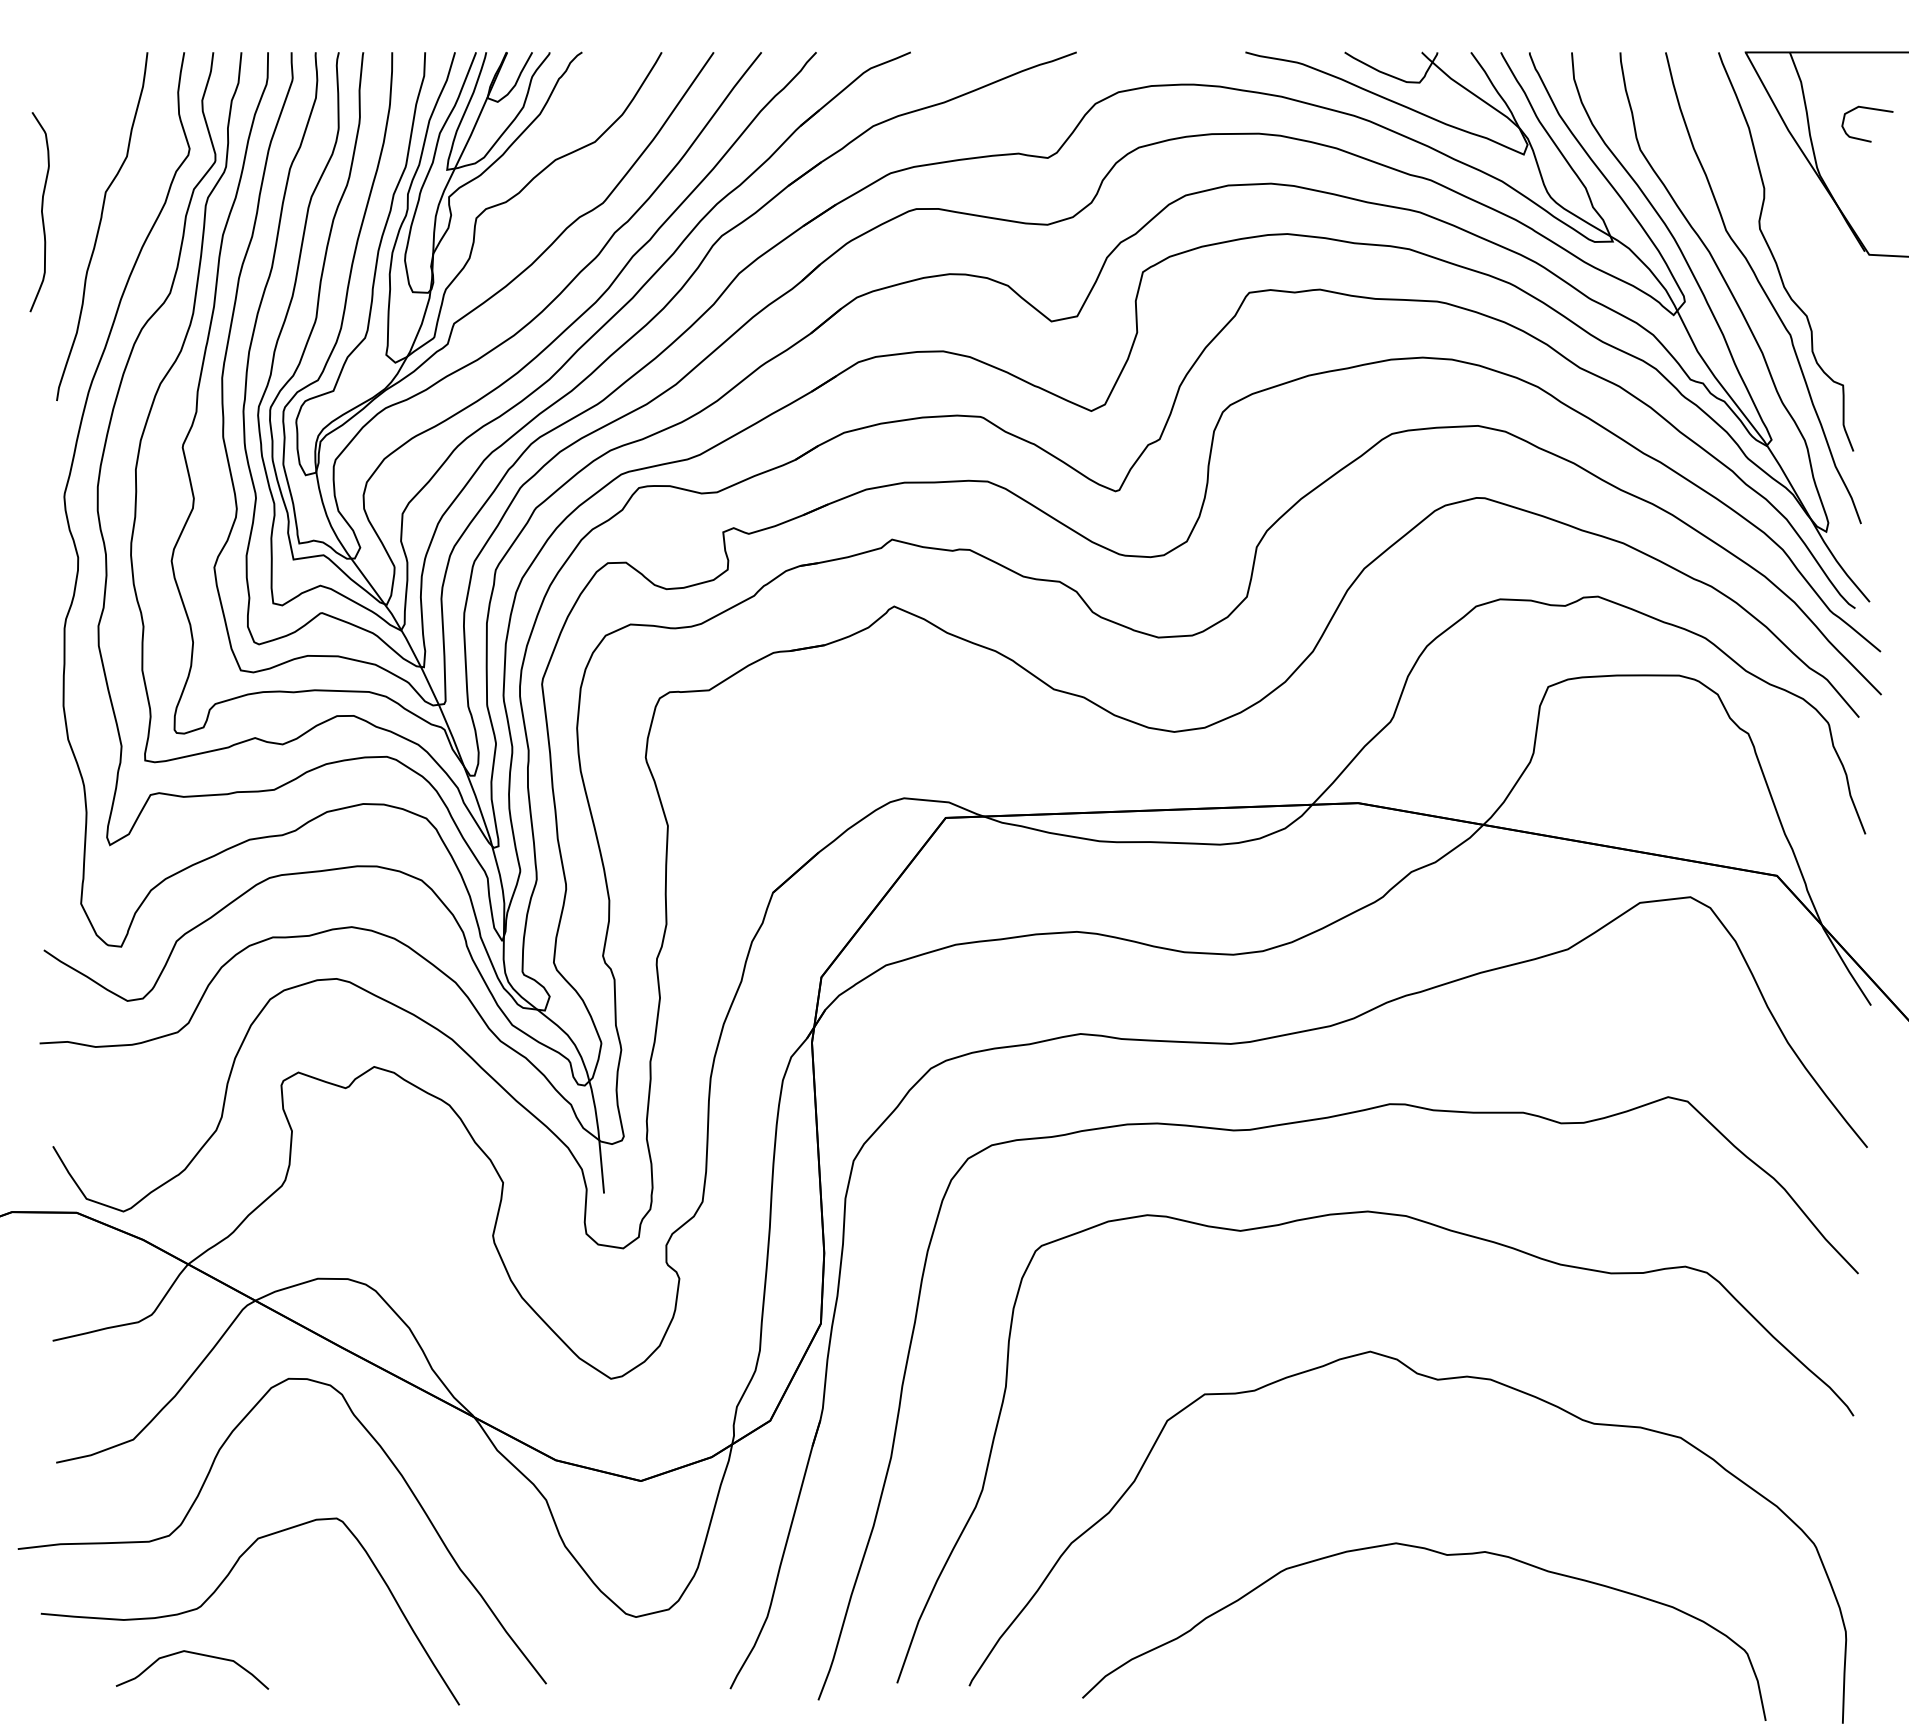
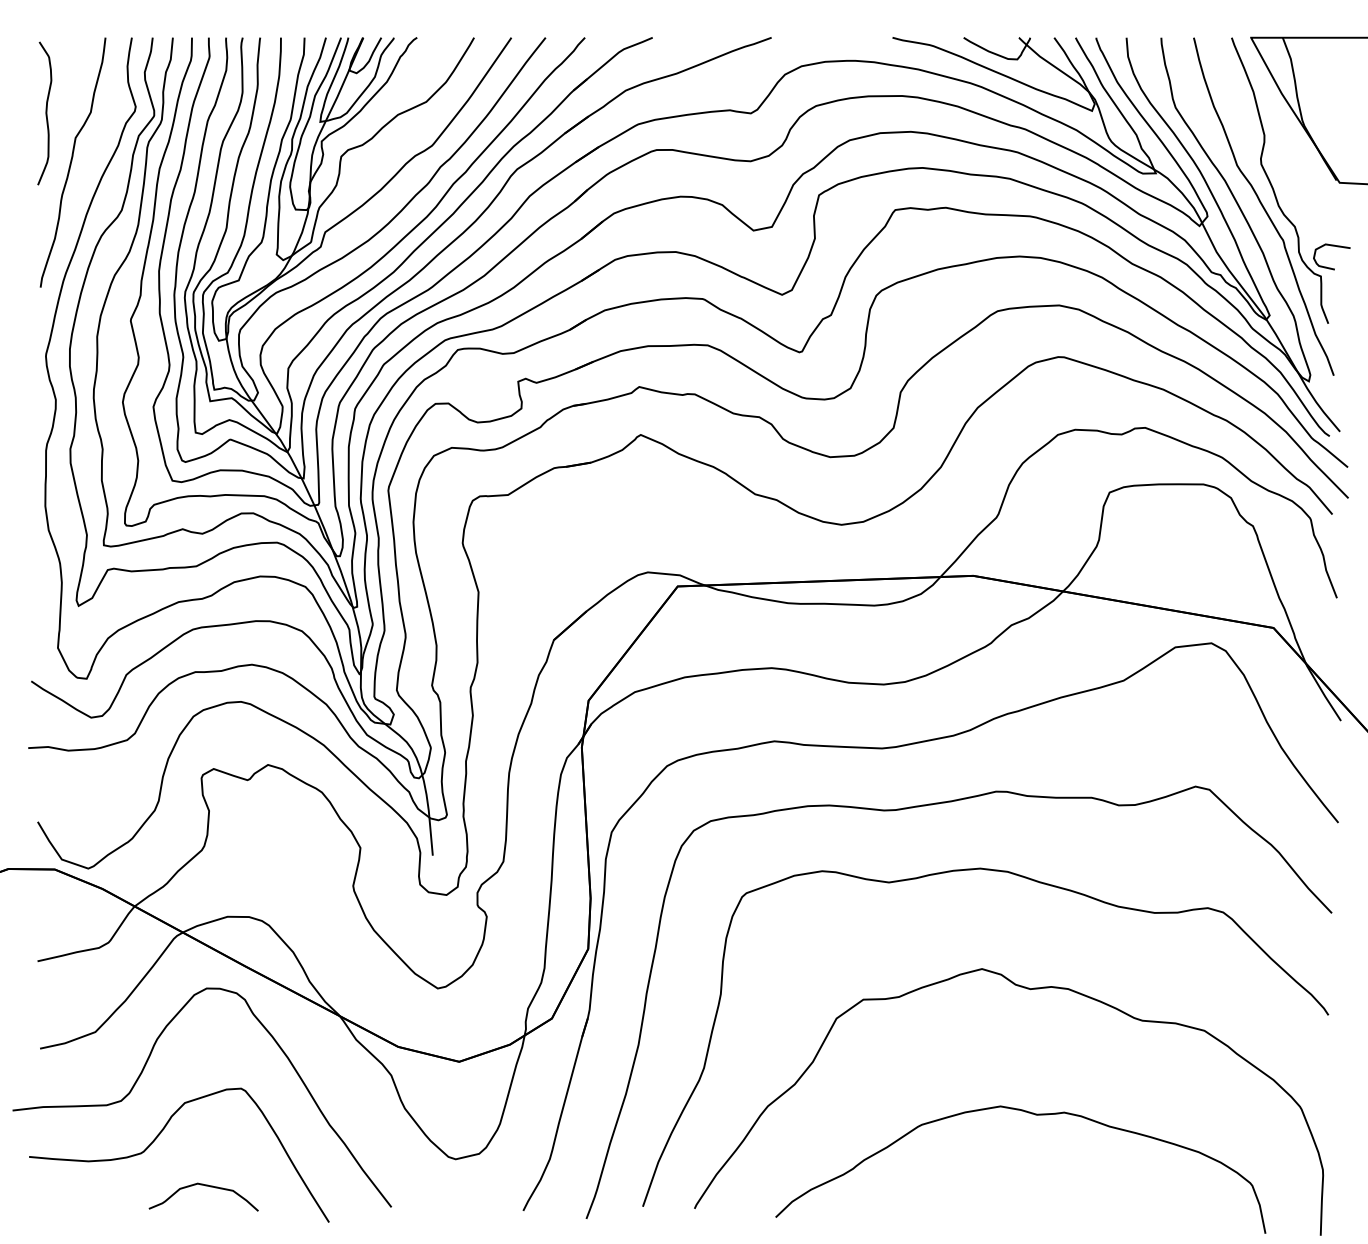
curve: (1868, 109) -> (1332, 246), moved
curve: (41, 212) -> (46, 113), moved
curve: (194, 1654) -> (205, 1186), moved

